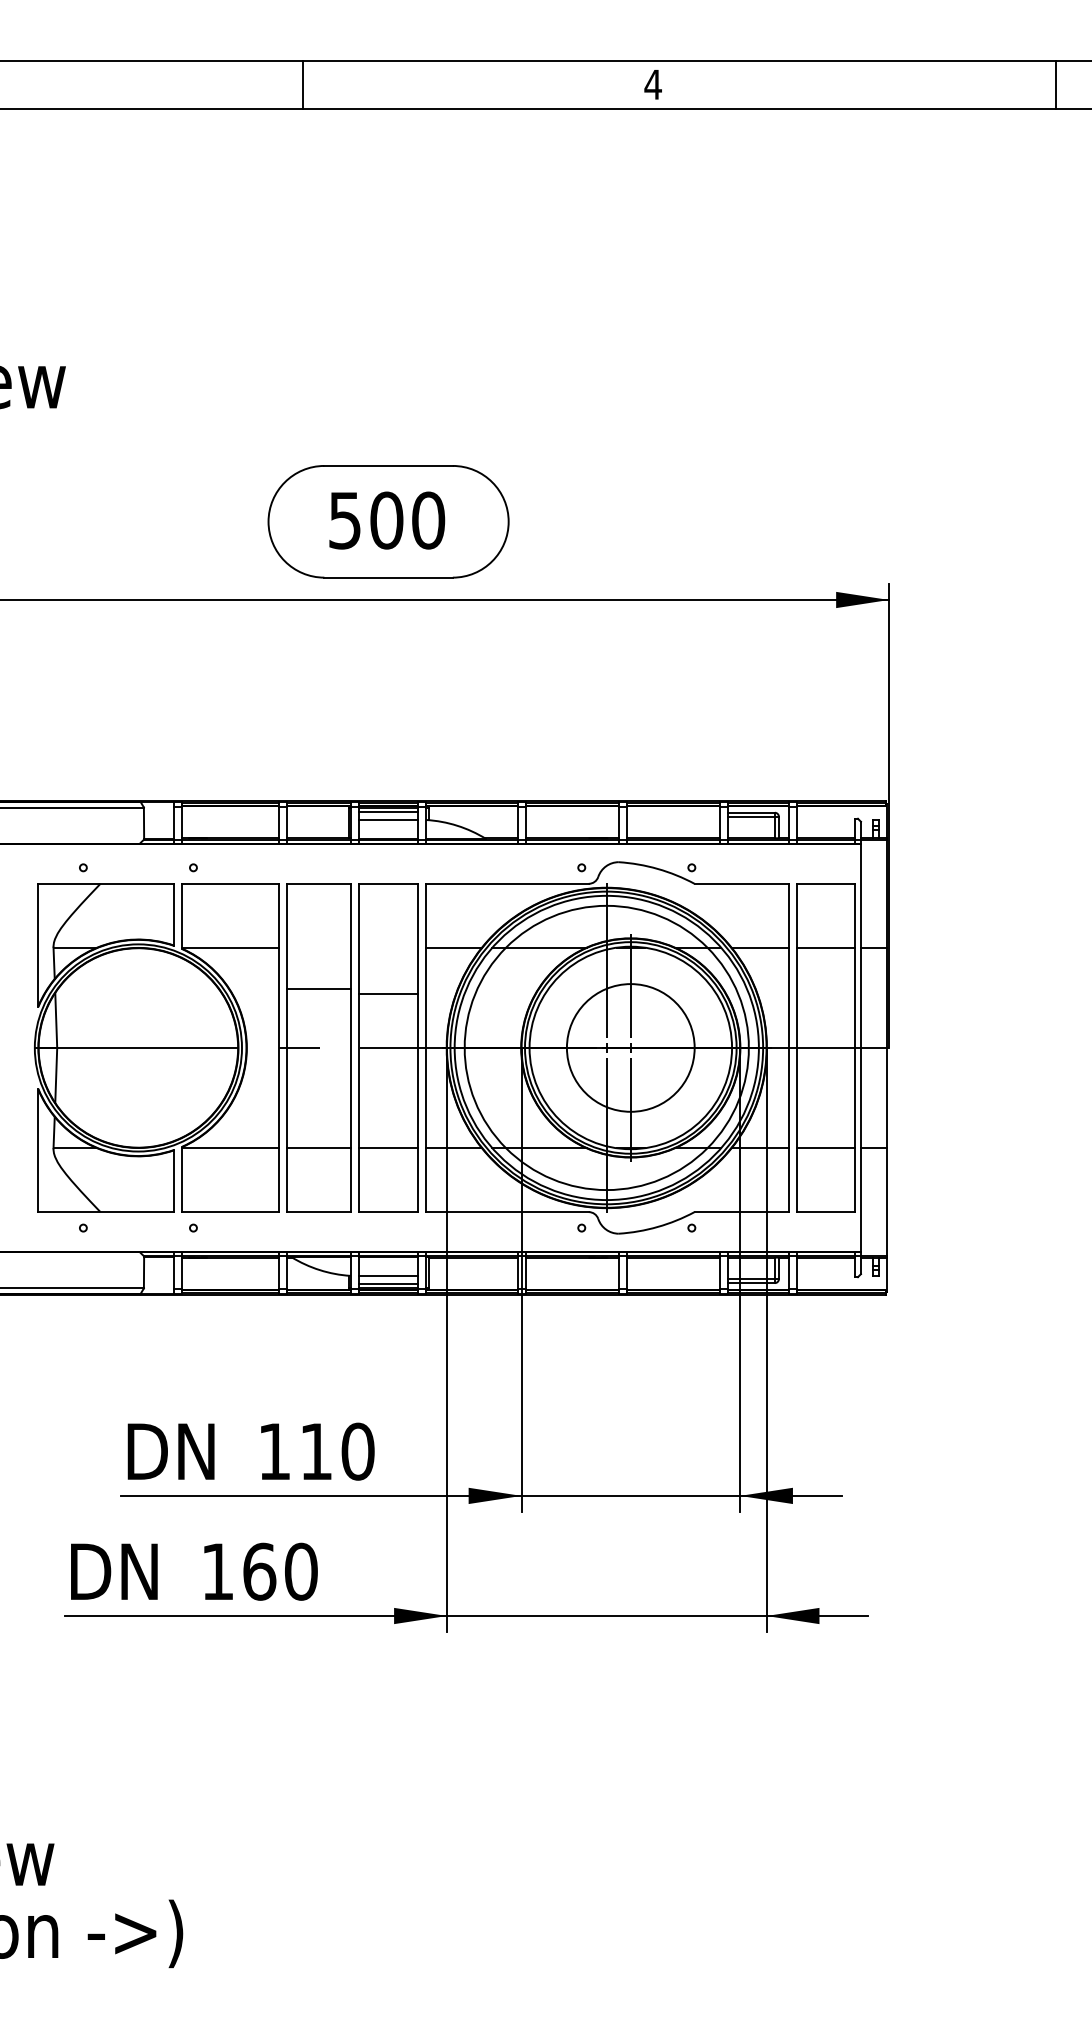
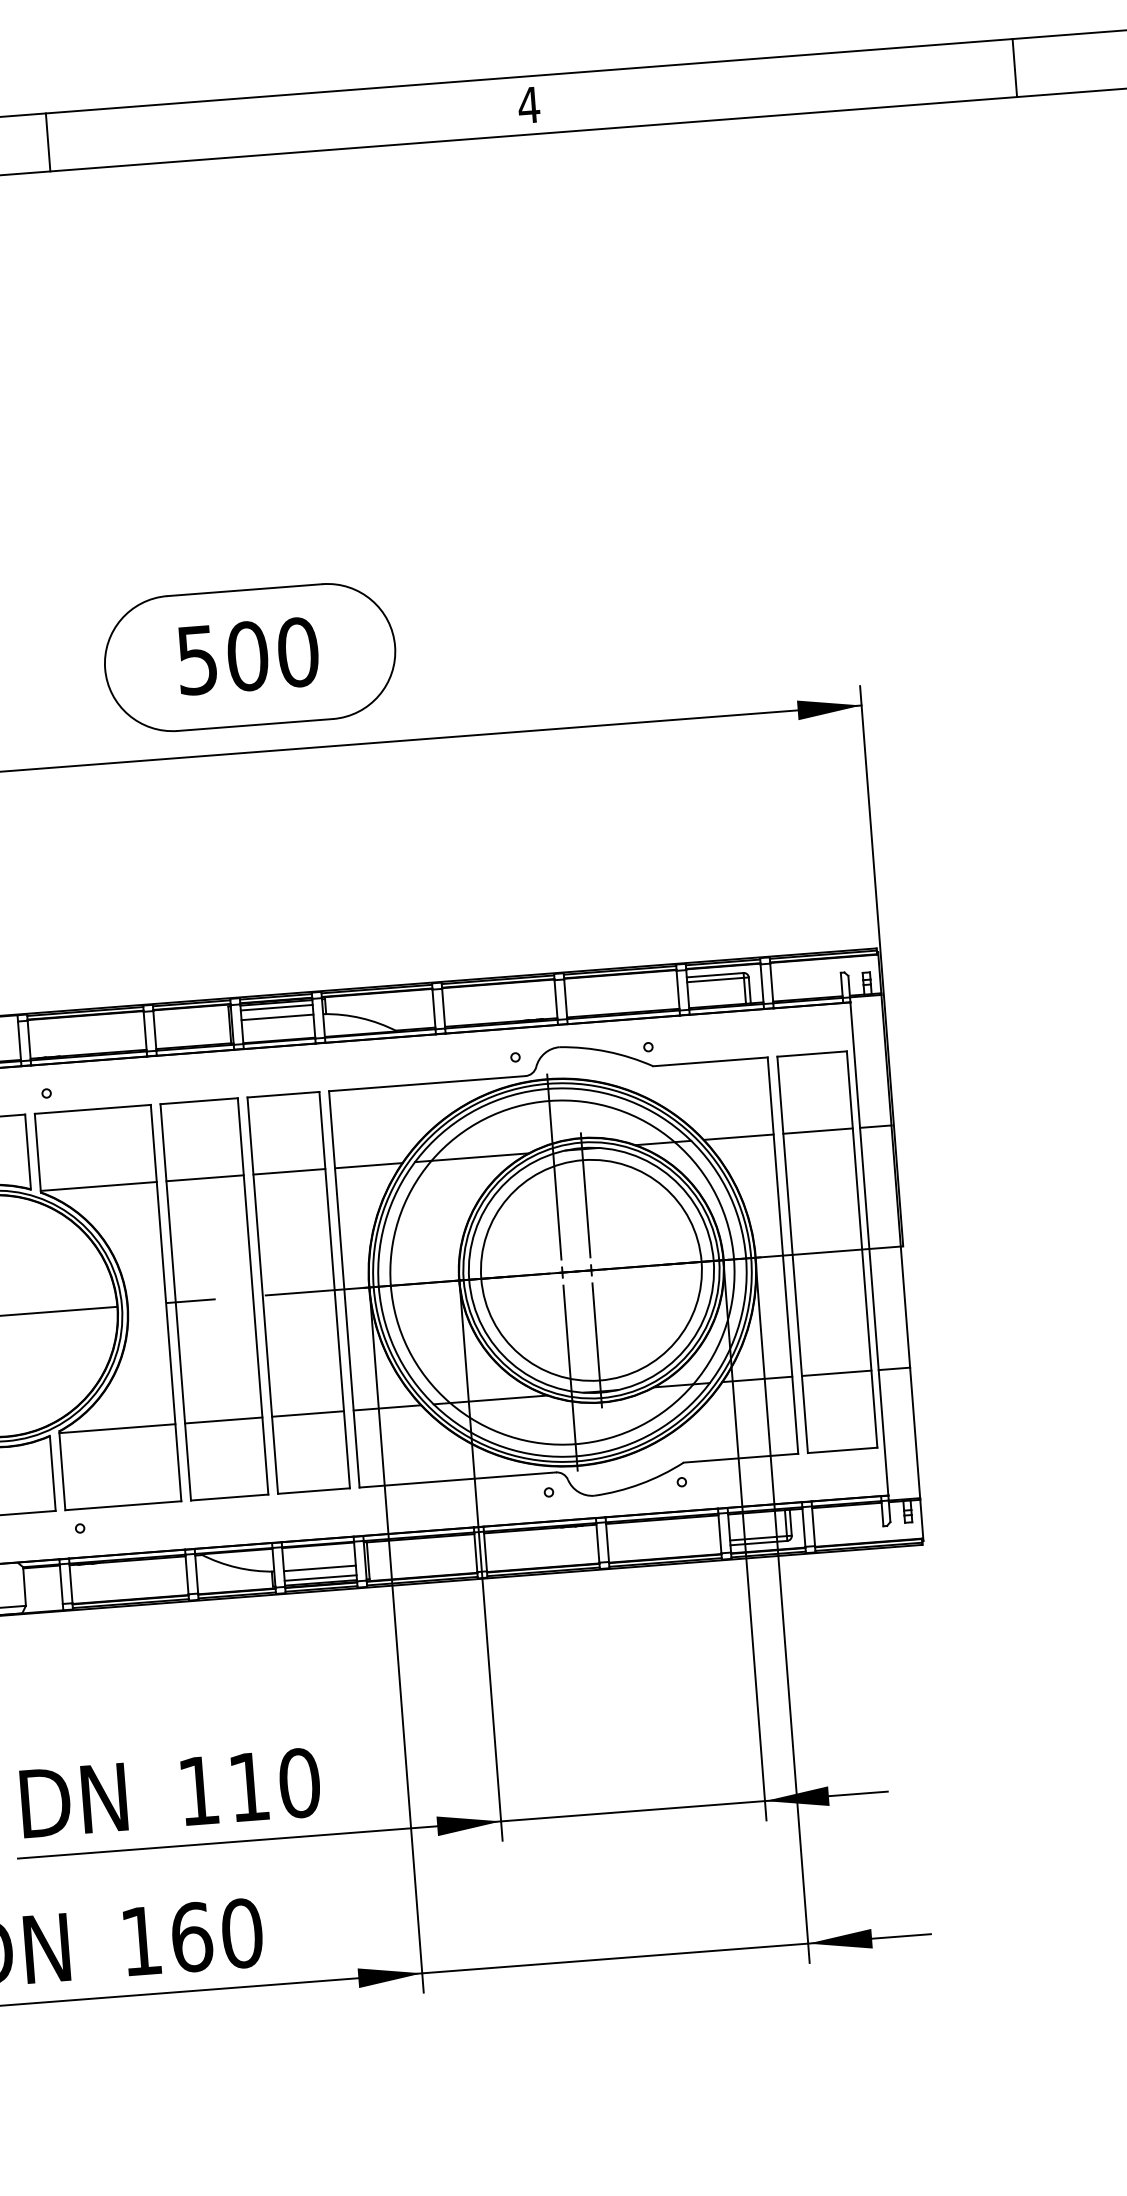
line: (302, 84) -> (47, 142), moved
line: (318, 988) -> (205, 1178), moved
line: (388, 993) -> (289, 1171), moved
circle: (630, 1047) -> (591, 1269), size x1.43

